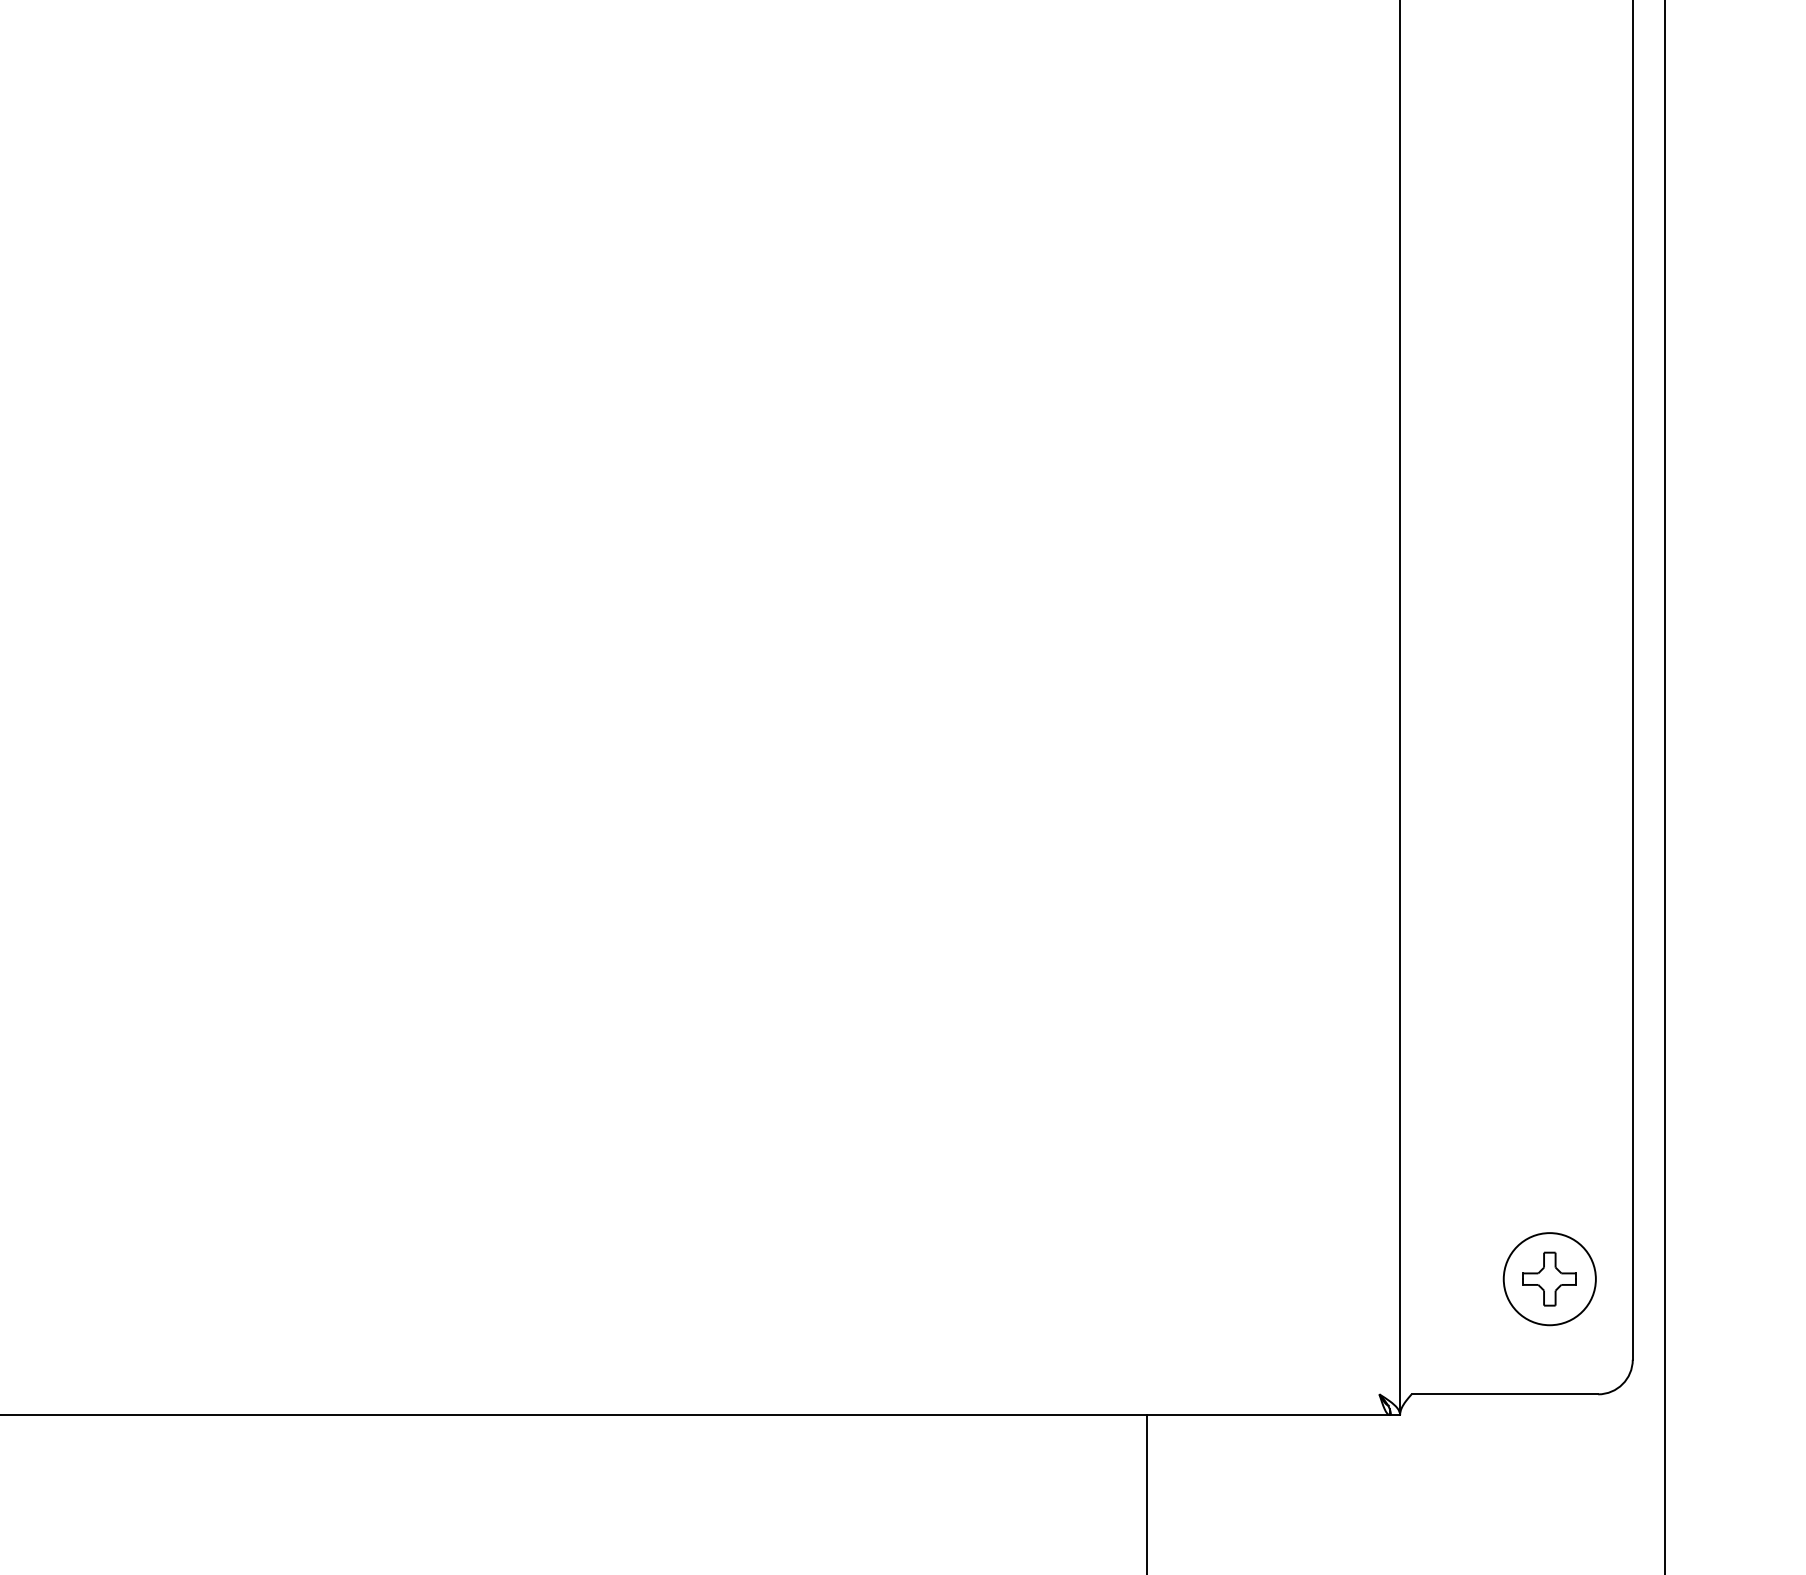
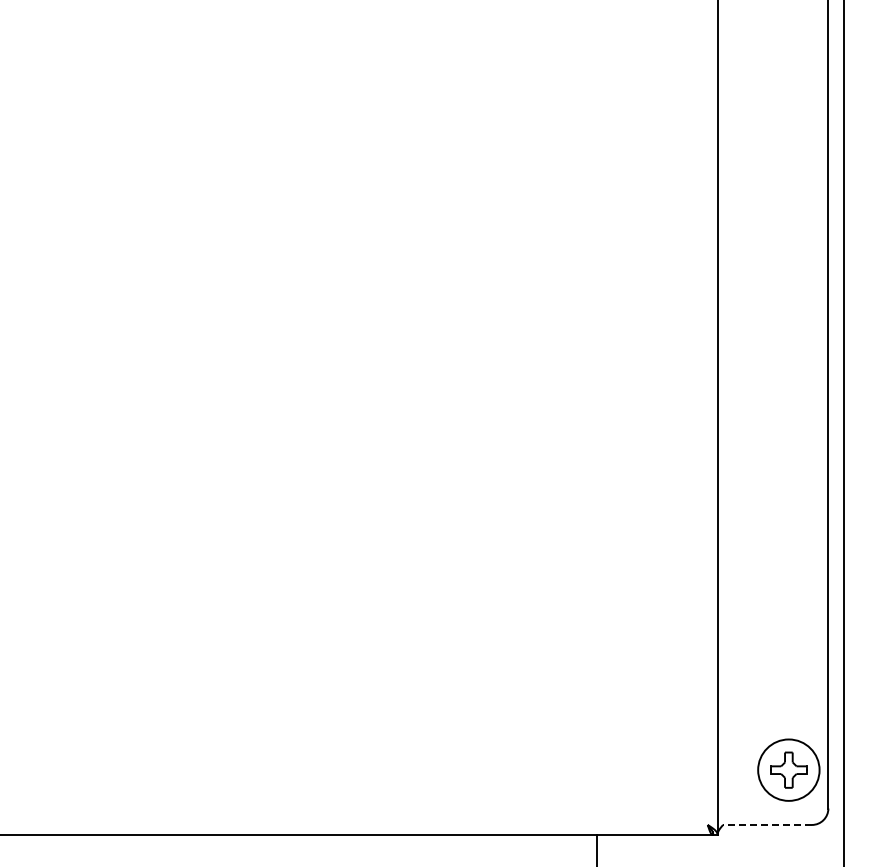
part: (1548, 1277) -> (788, 769), size x1.4
line: (1504, 1393) -> (767, 824), solid -> dashed

